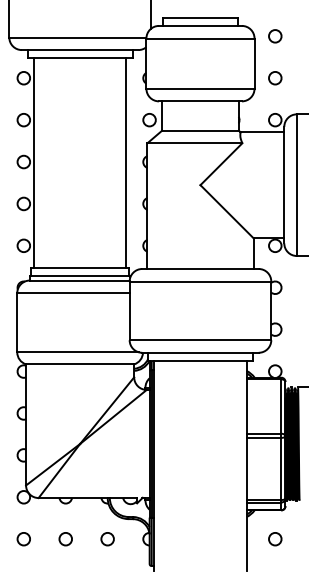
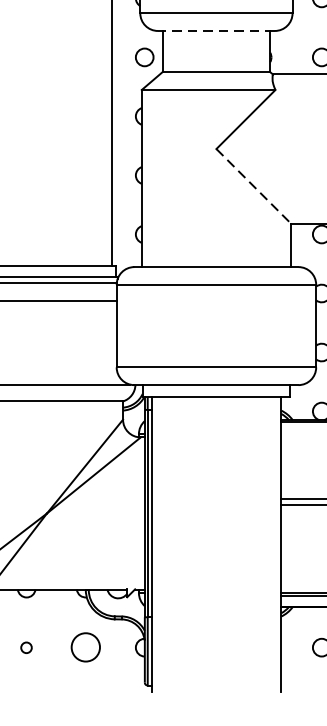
line: (199, 101) -> (215, 31), solid -> dashed
line: (227, 212) -> (254, 187), solid -> dashed
circle: (65, 539) -> (26, 648), size x0.6
circle: (107, 539) -> (85, 648), size x1.6

